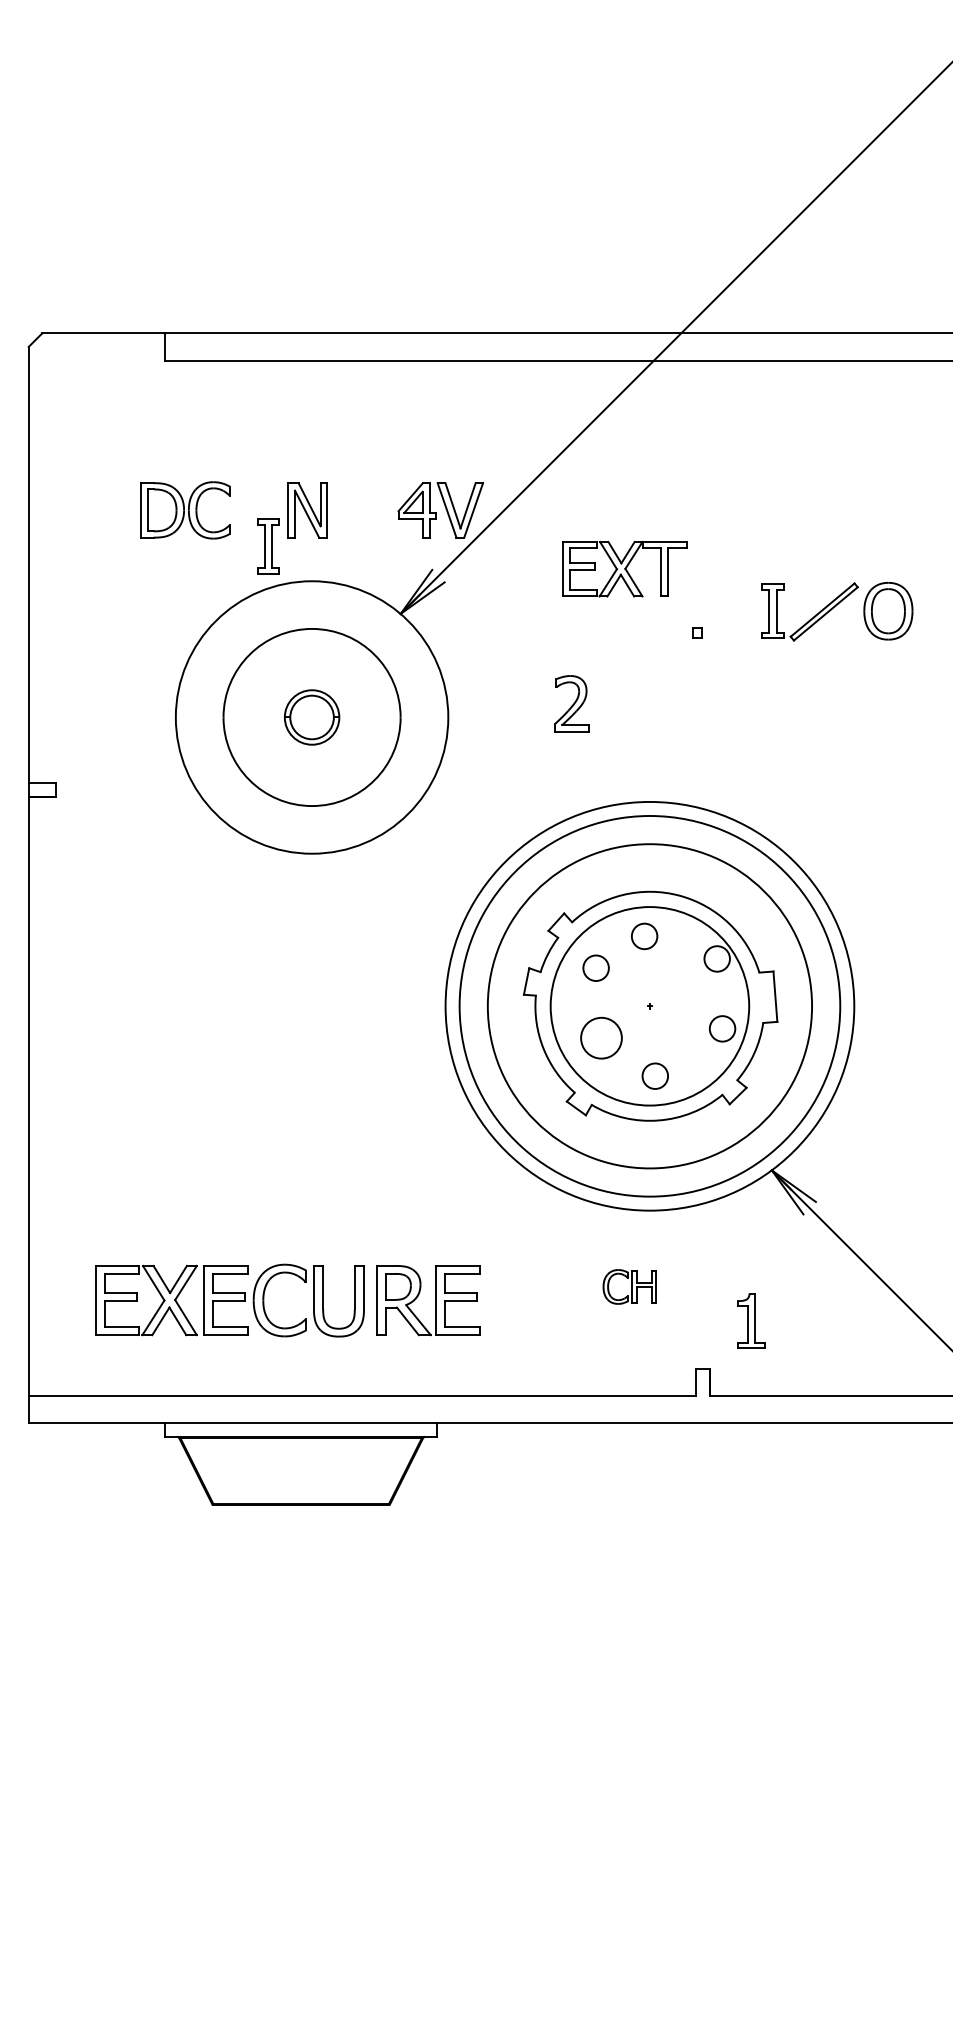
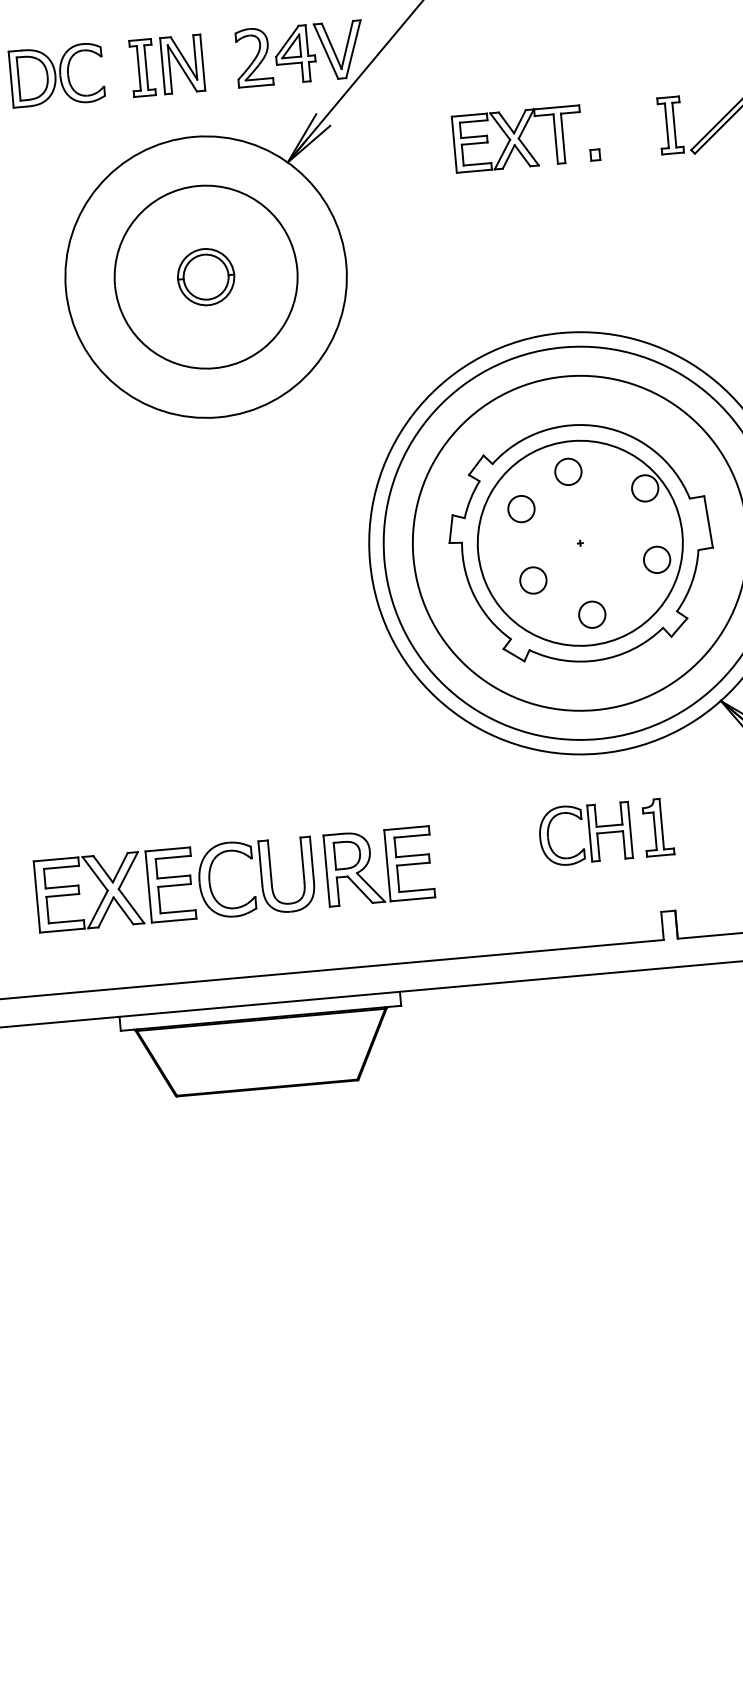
part: (268, 546) -> (142, 68), moved
part: (624, 568) -> (517, 138), moved
part: (571, 703) -> (253, 57), moved
circle: (601, 1037) -> (533, 579), size x0.62
part: (629, 1286) -> (585, 833), size x1.67
part: (751, 1320) -> (658, 826), moved

